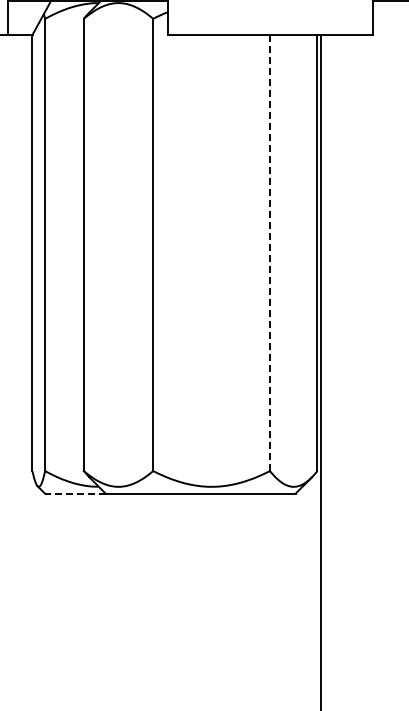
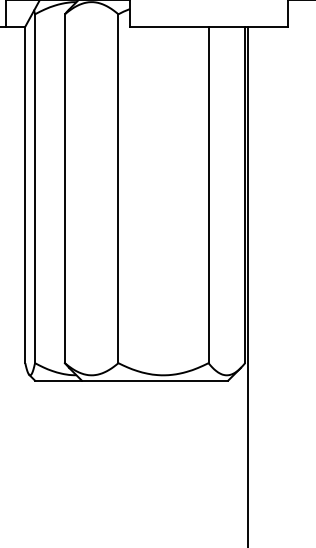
line: (270, 253) -> (208, 195), dashed -> solid
line: (74, 493) -> (57, 380), dashed -> solid

